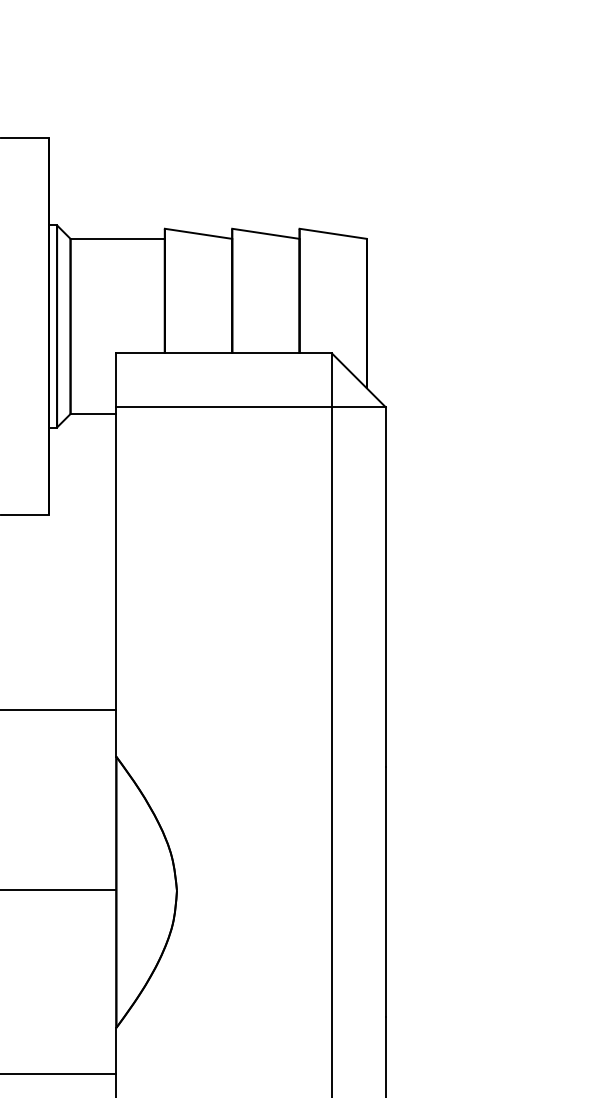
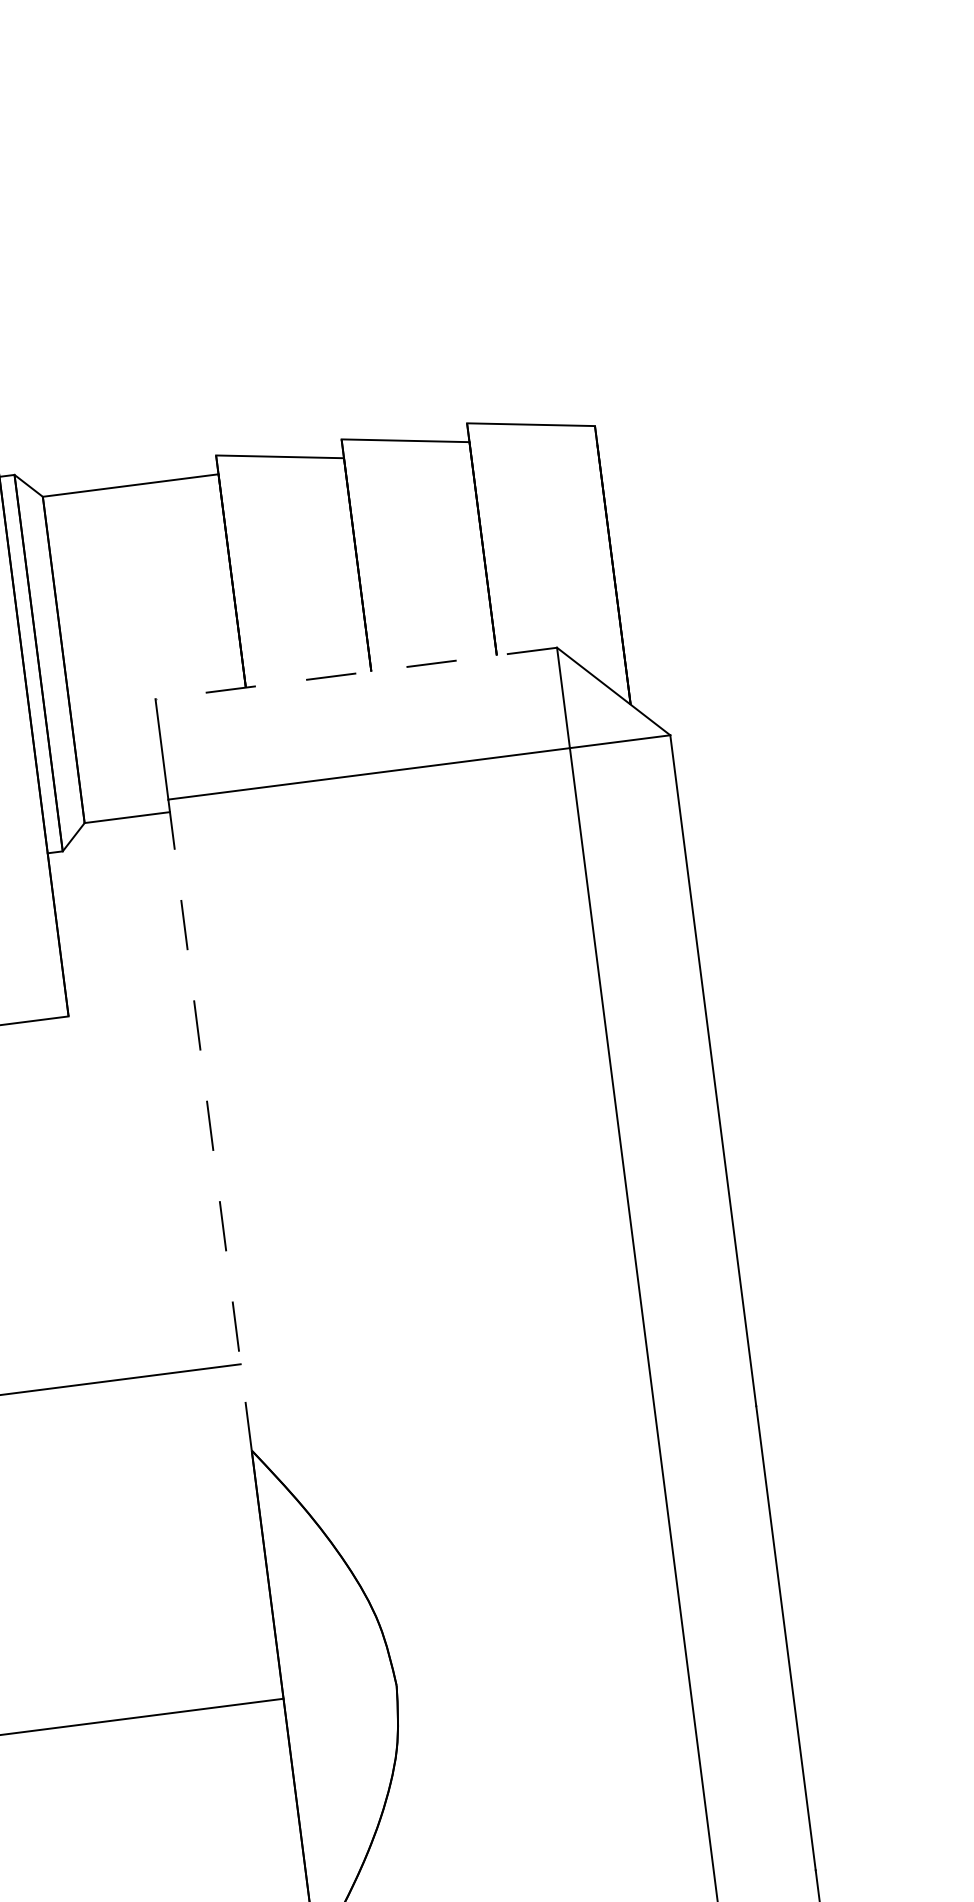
line: (224, 353) -> (356, 673), solid -> dashed
line: (116, 582) -> (210, 1125), solid -> dashed

